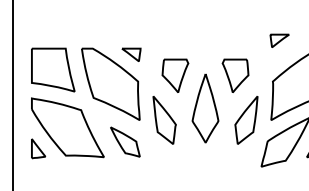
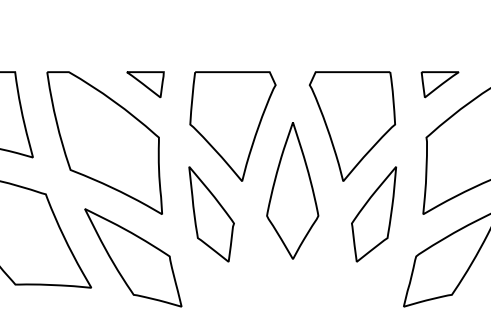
part: (279, 40) -> (439, 83), moved
part: (175, 75) -> (233, 125), size x1.67
part: (235, 75) -> (352, 125), size x1.67
part: (125, 141) -> (133, 256), size x1.67

